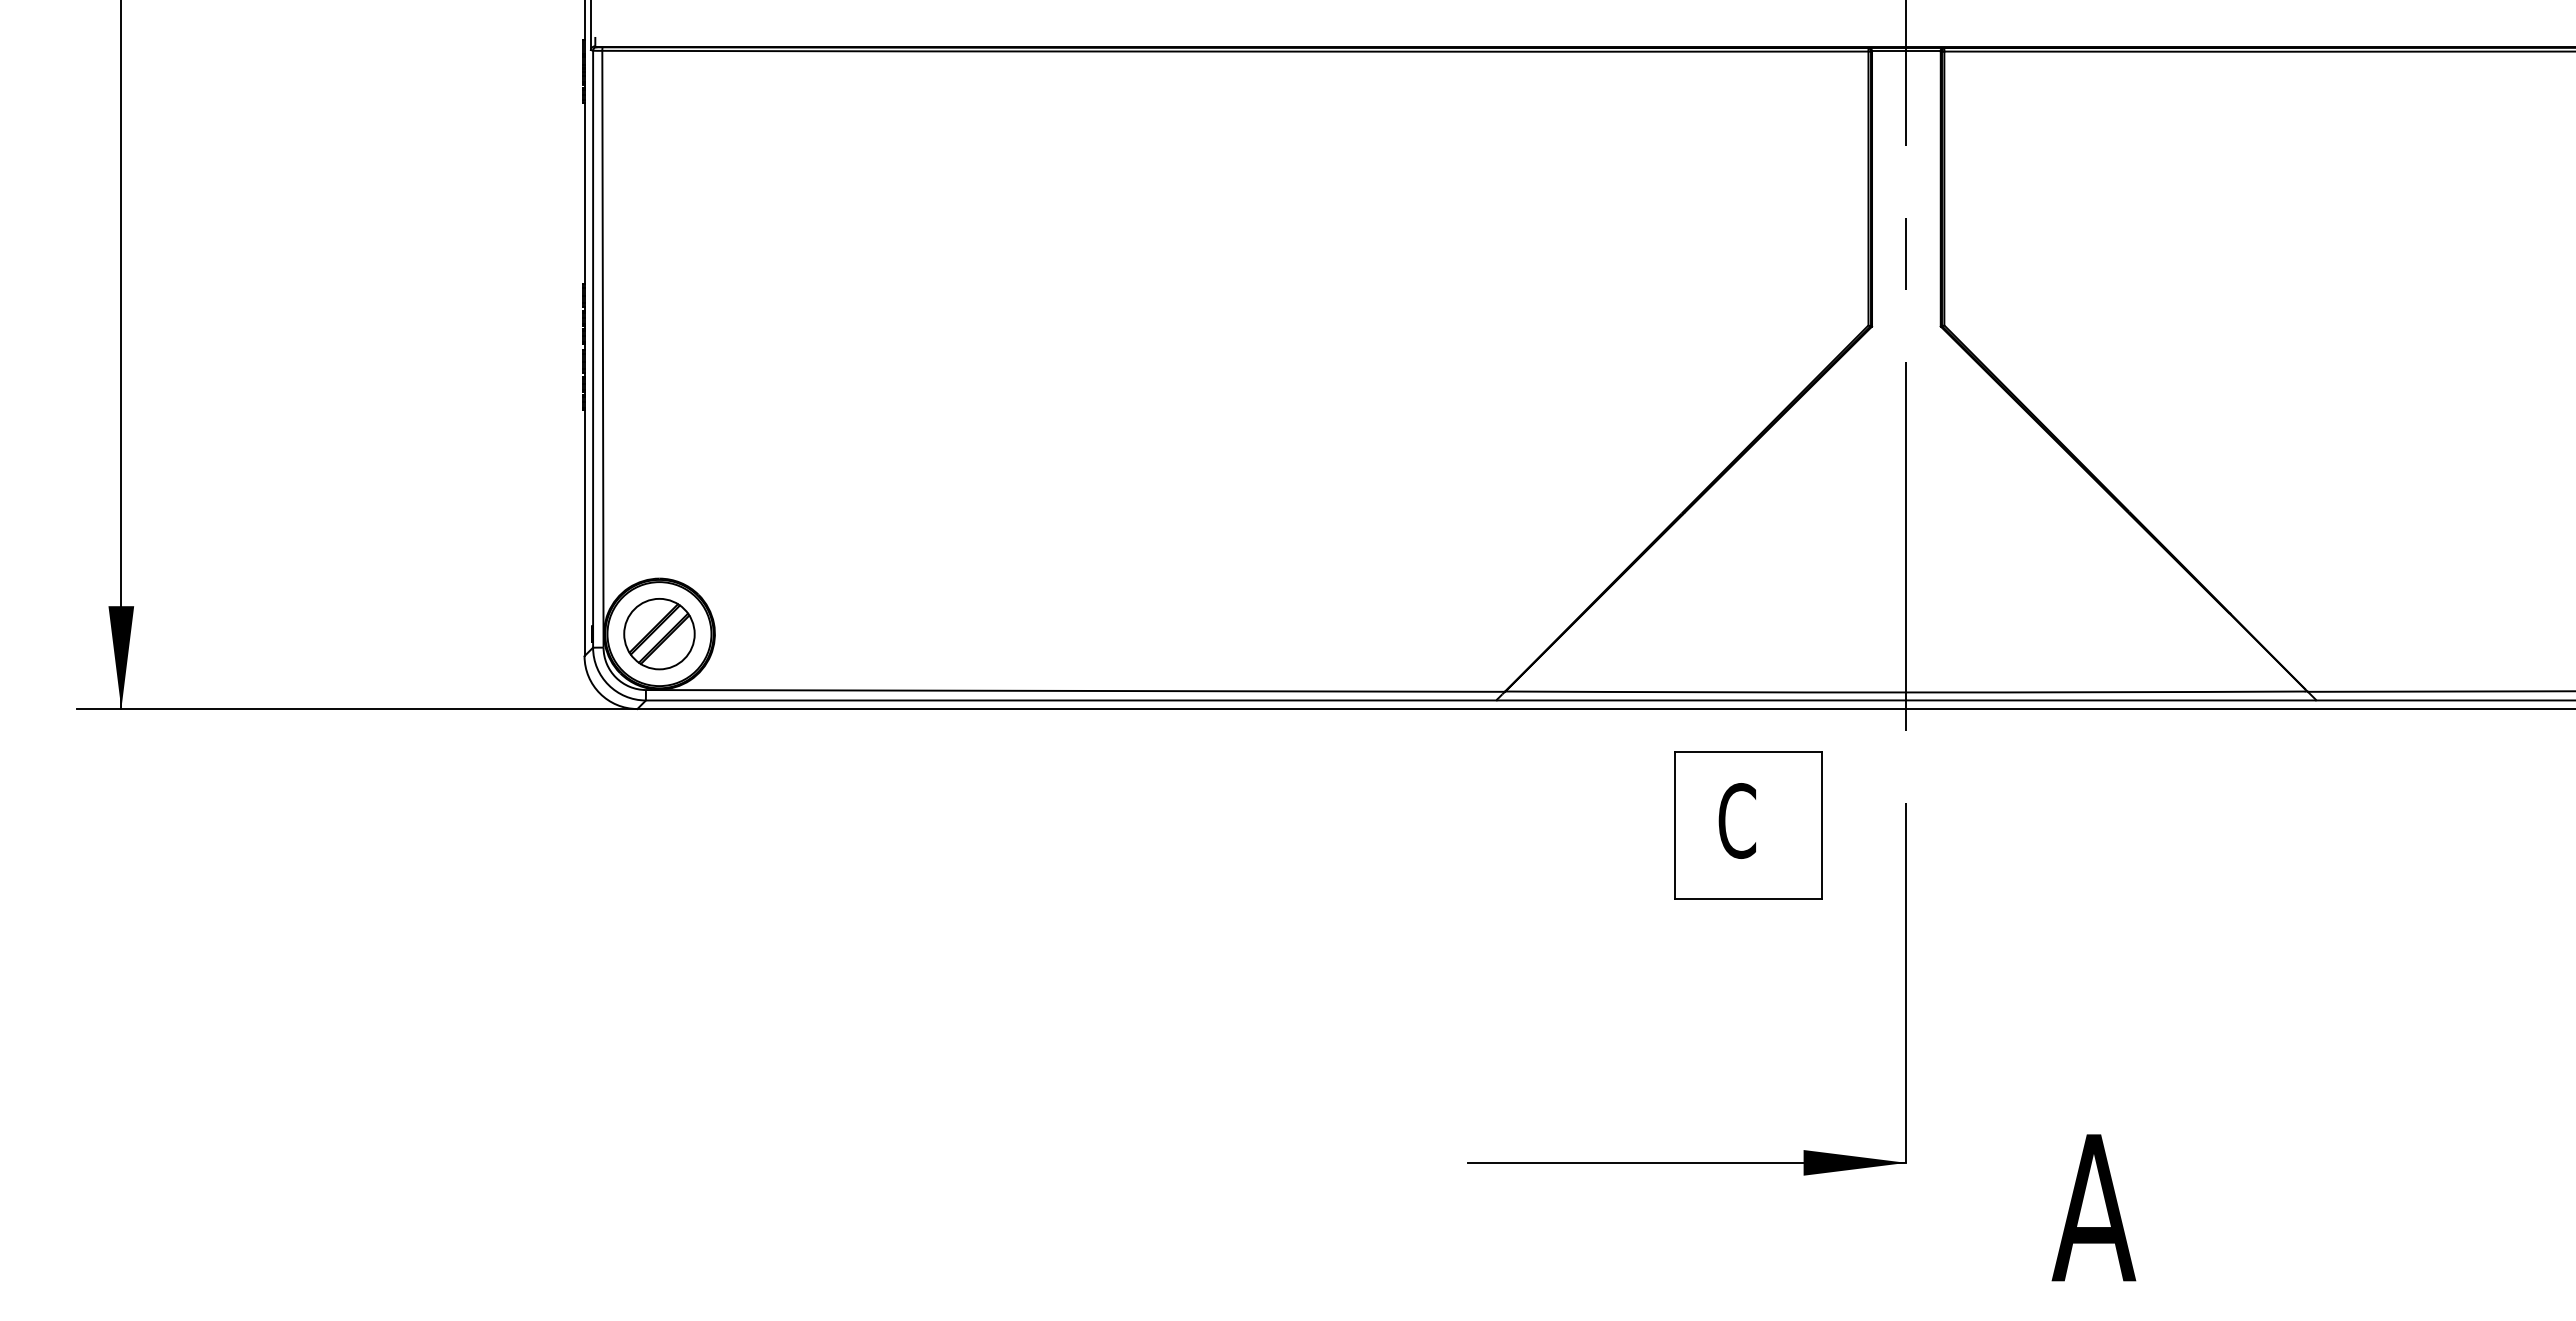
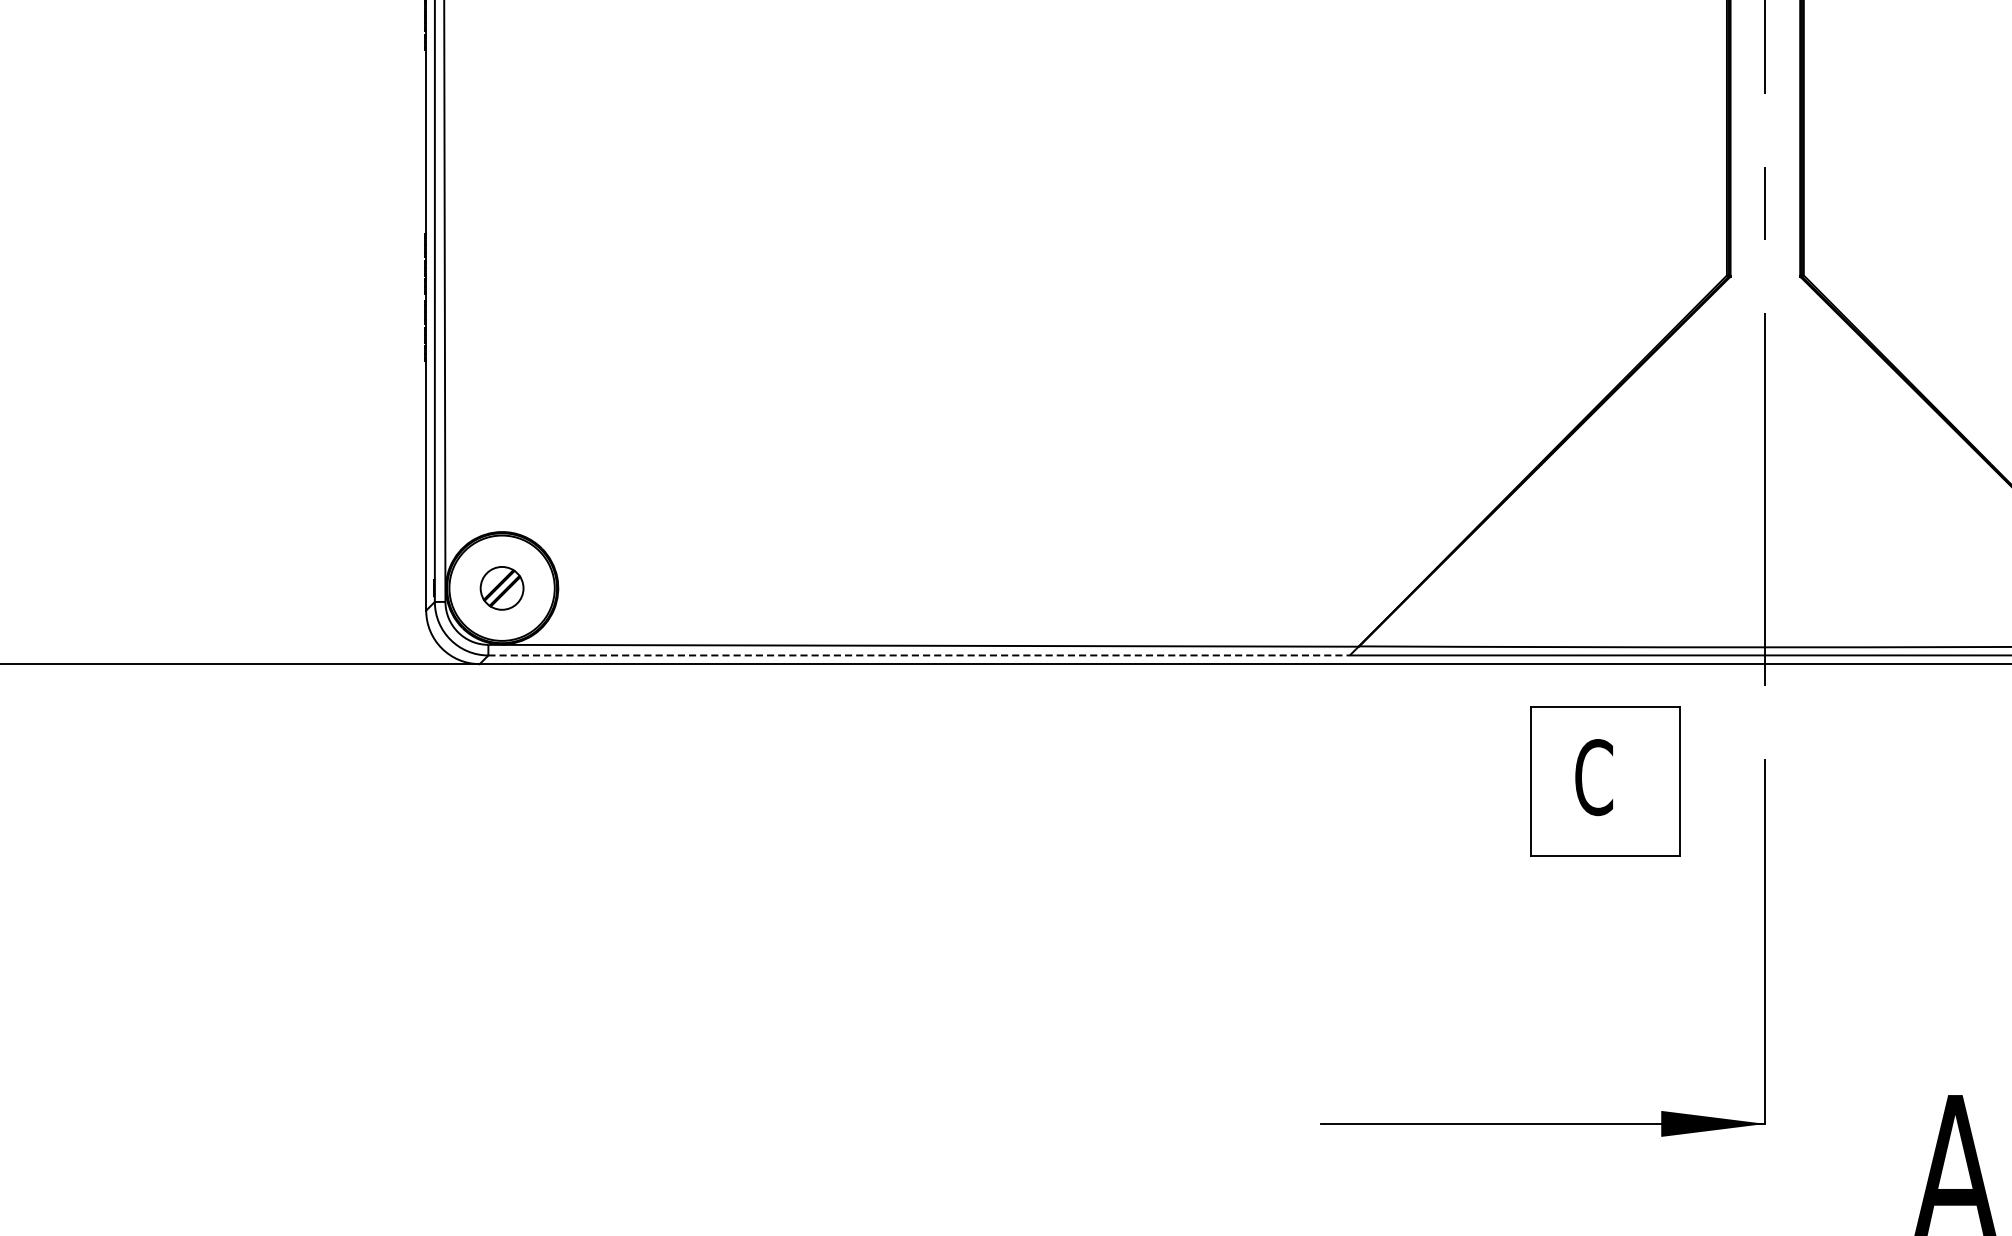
part: (659, 634) -> (502, 588), size x0.6
line: (1071, 700) -> (919, 655), solid -> dashed

